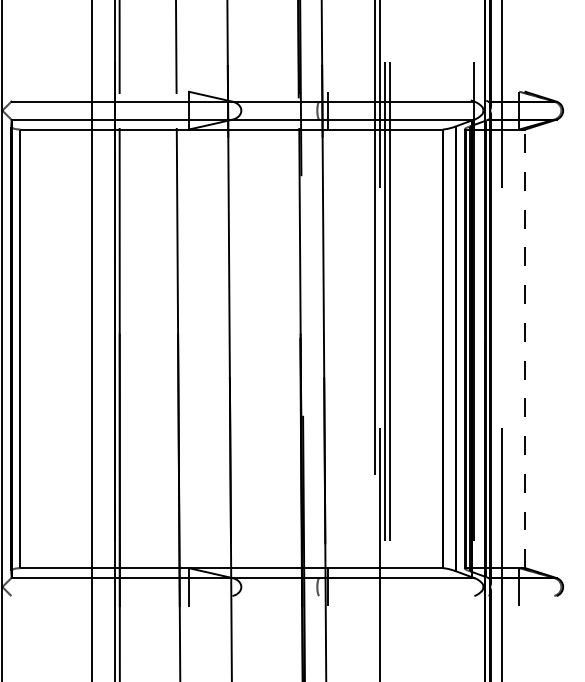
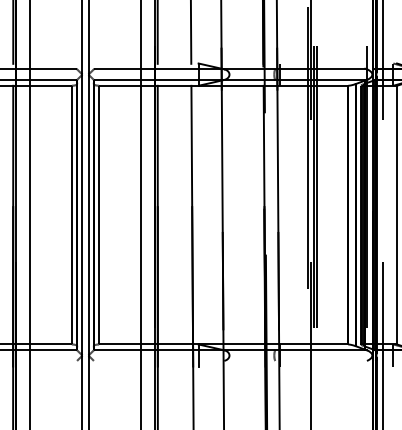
line: (526, 347) -> (397, 214), dashed -> solid

